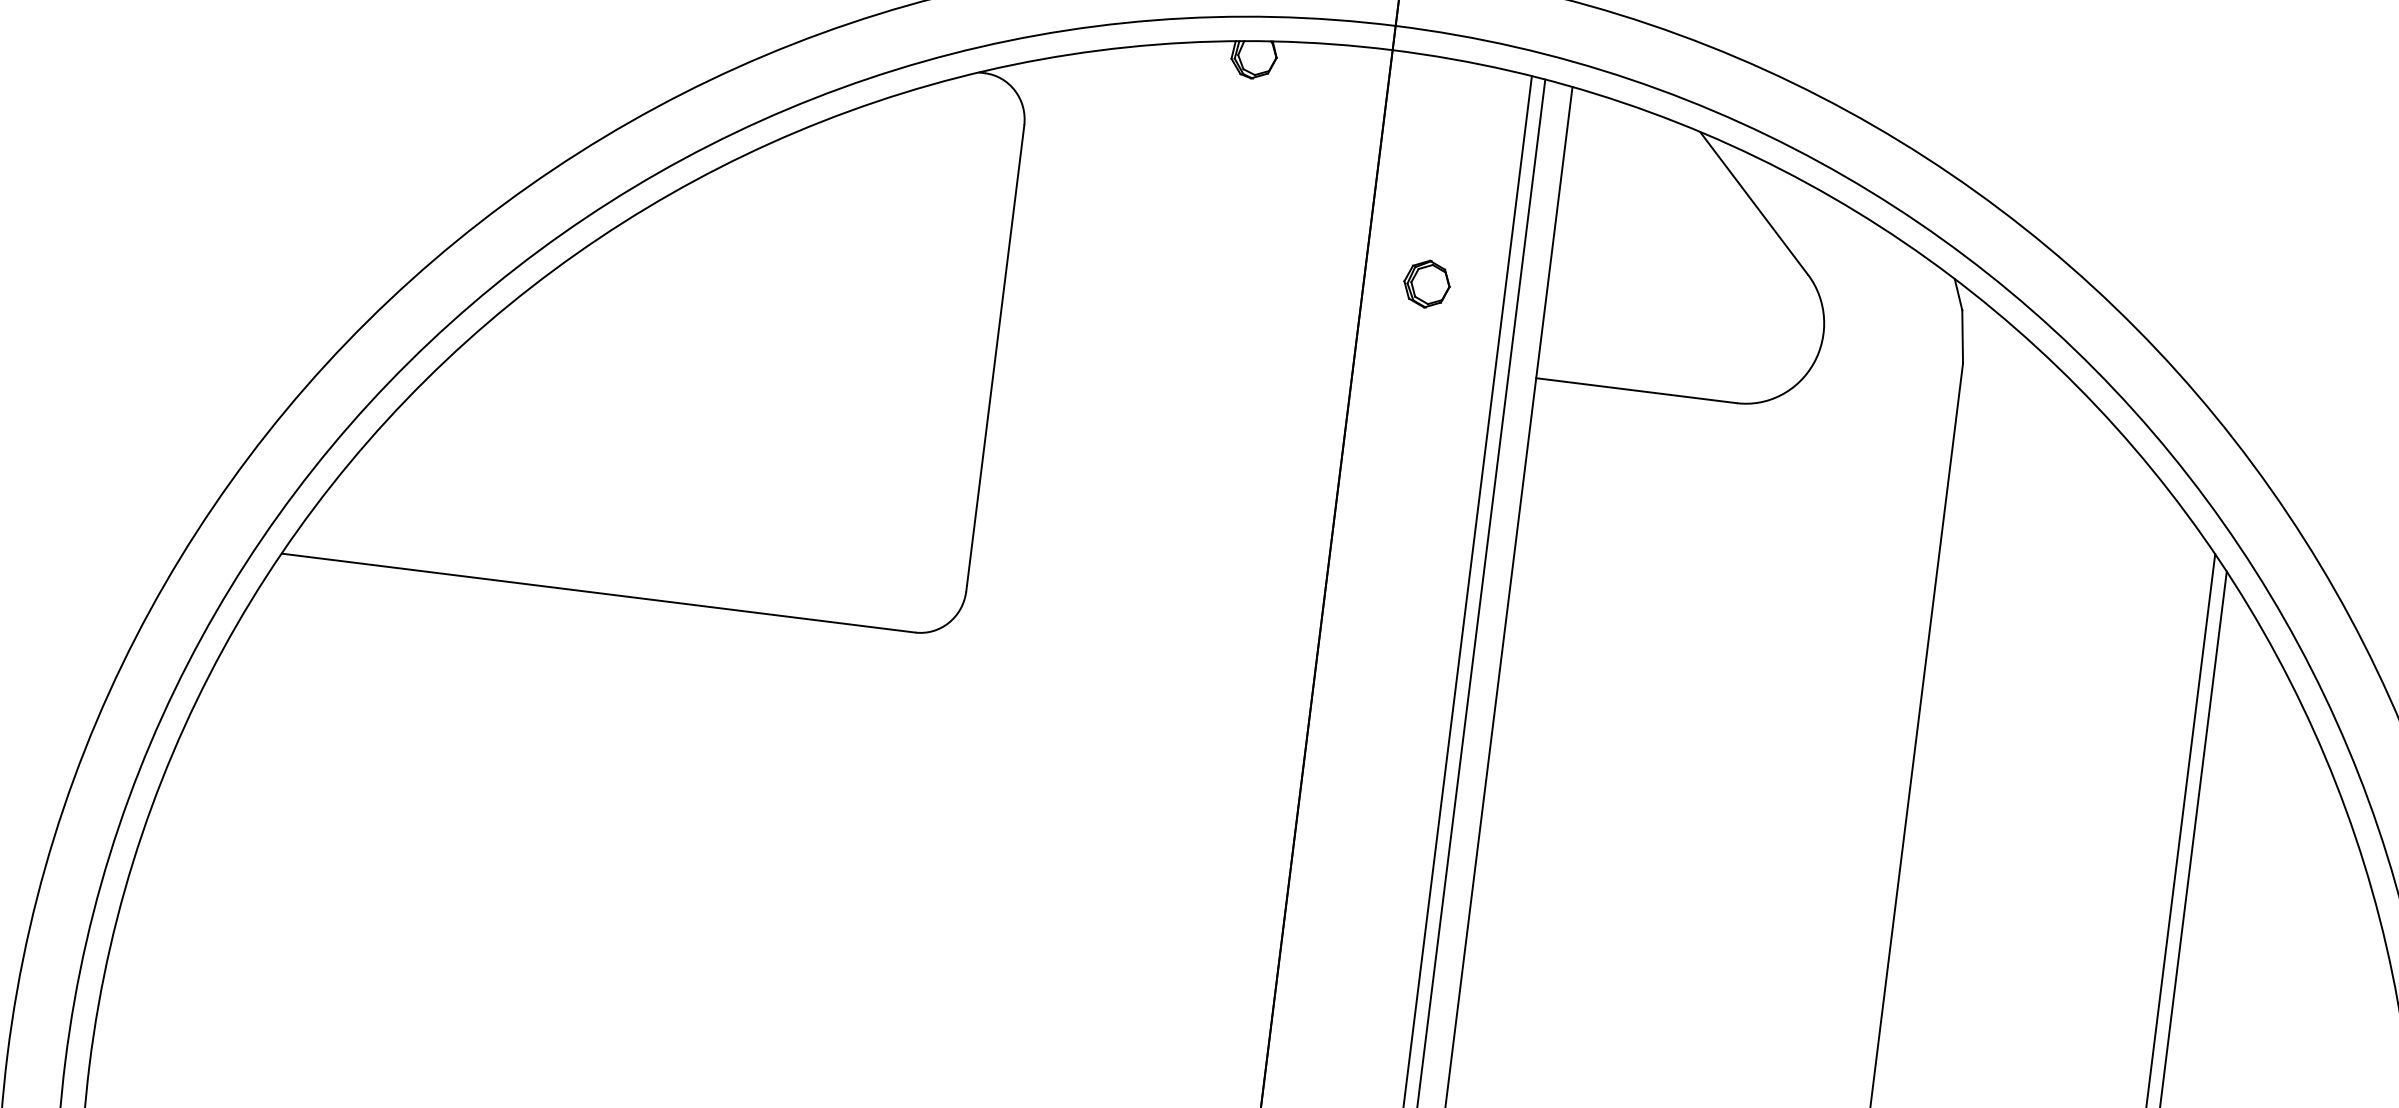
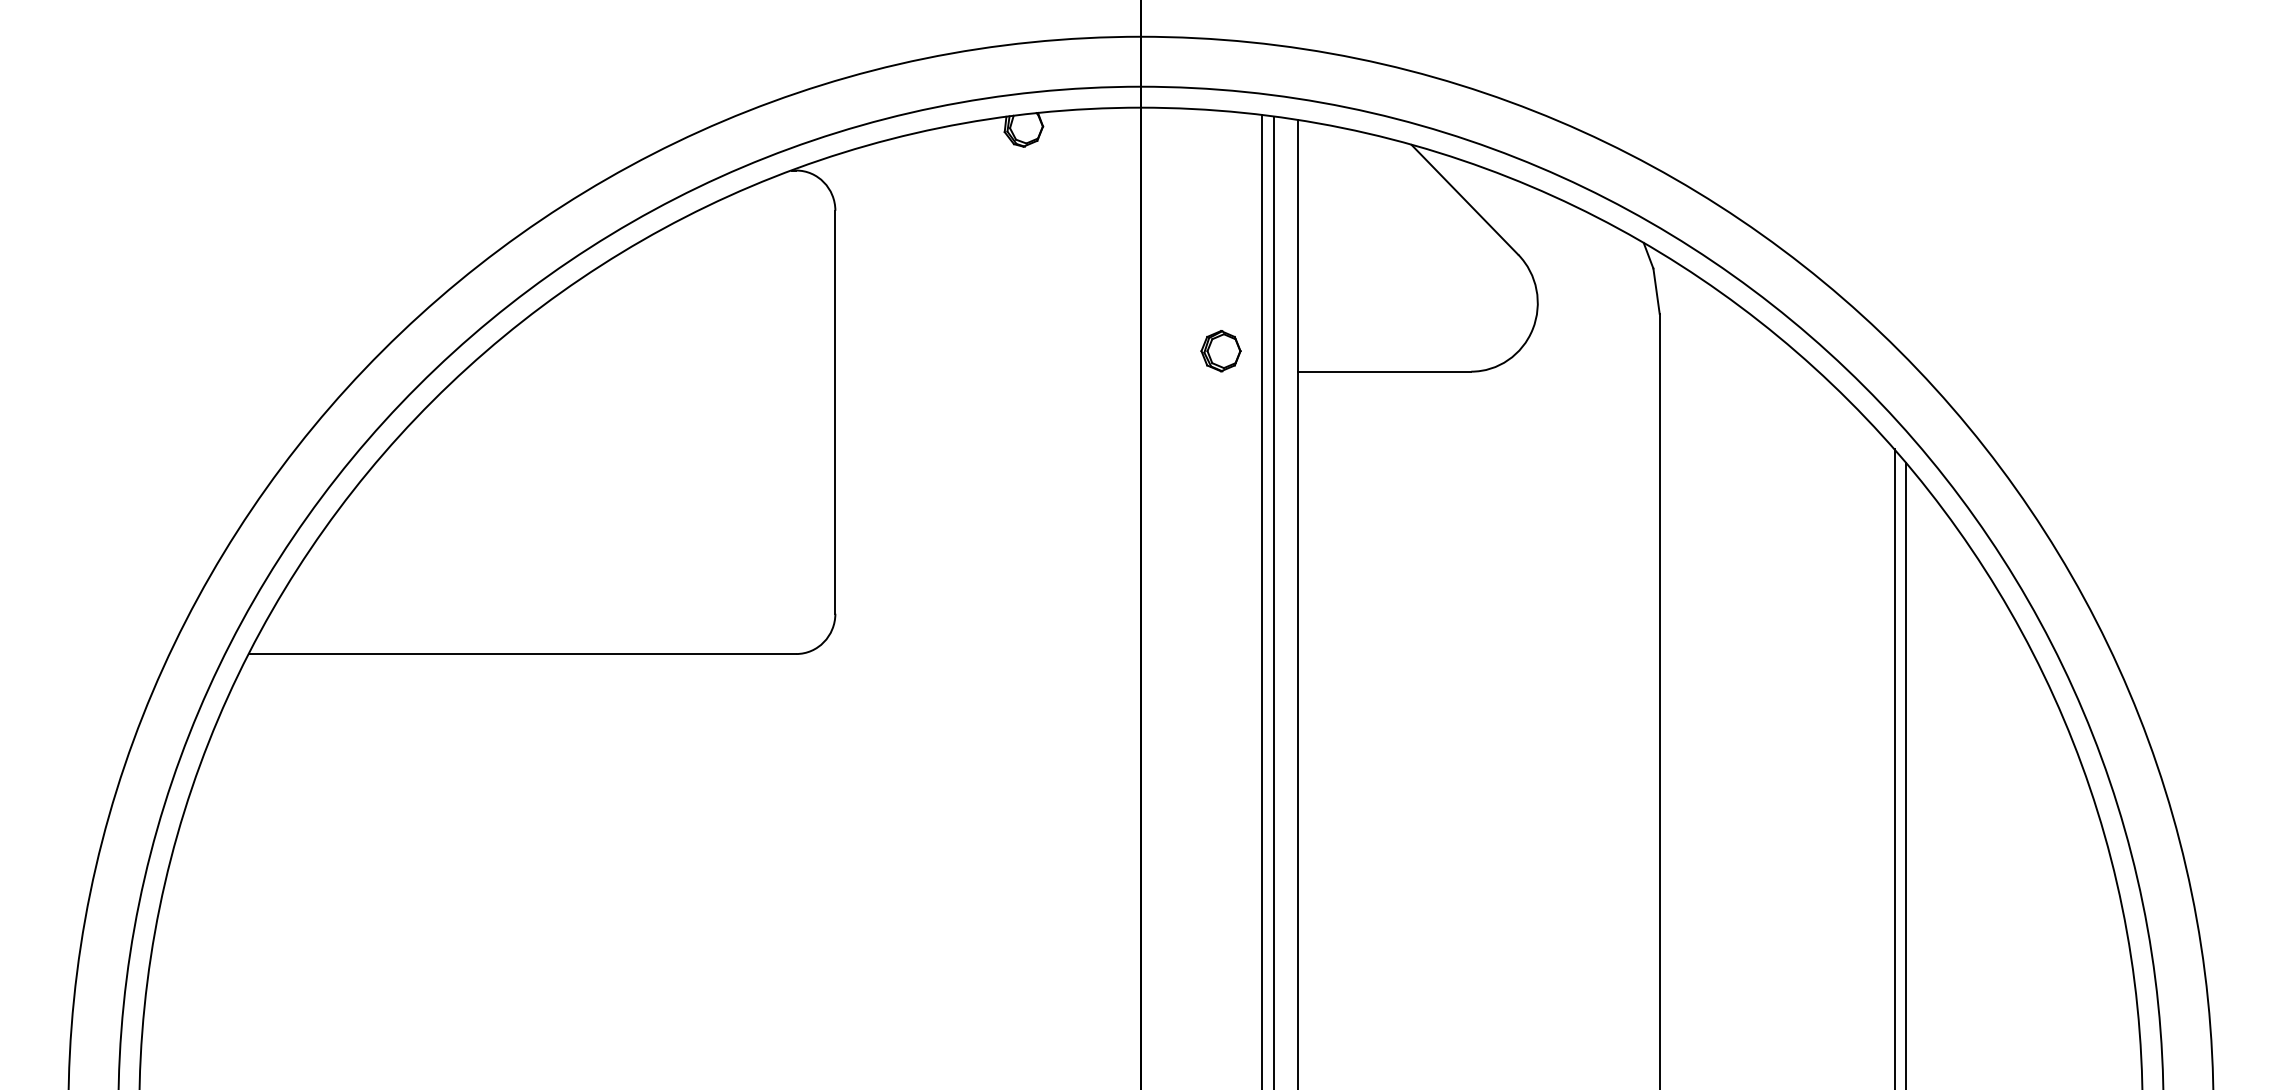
part: (1426, 284) -> (1220, 351), moved

